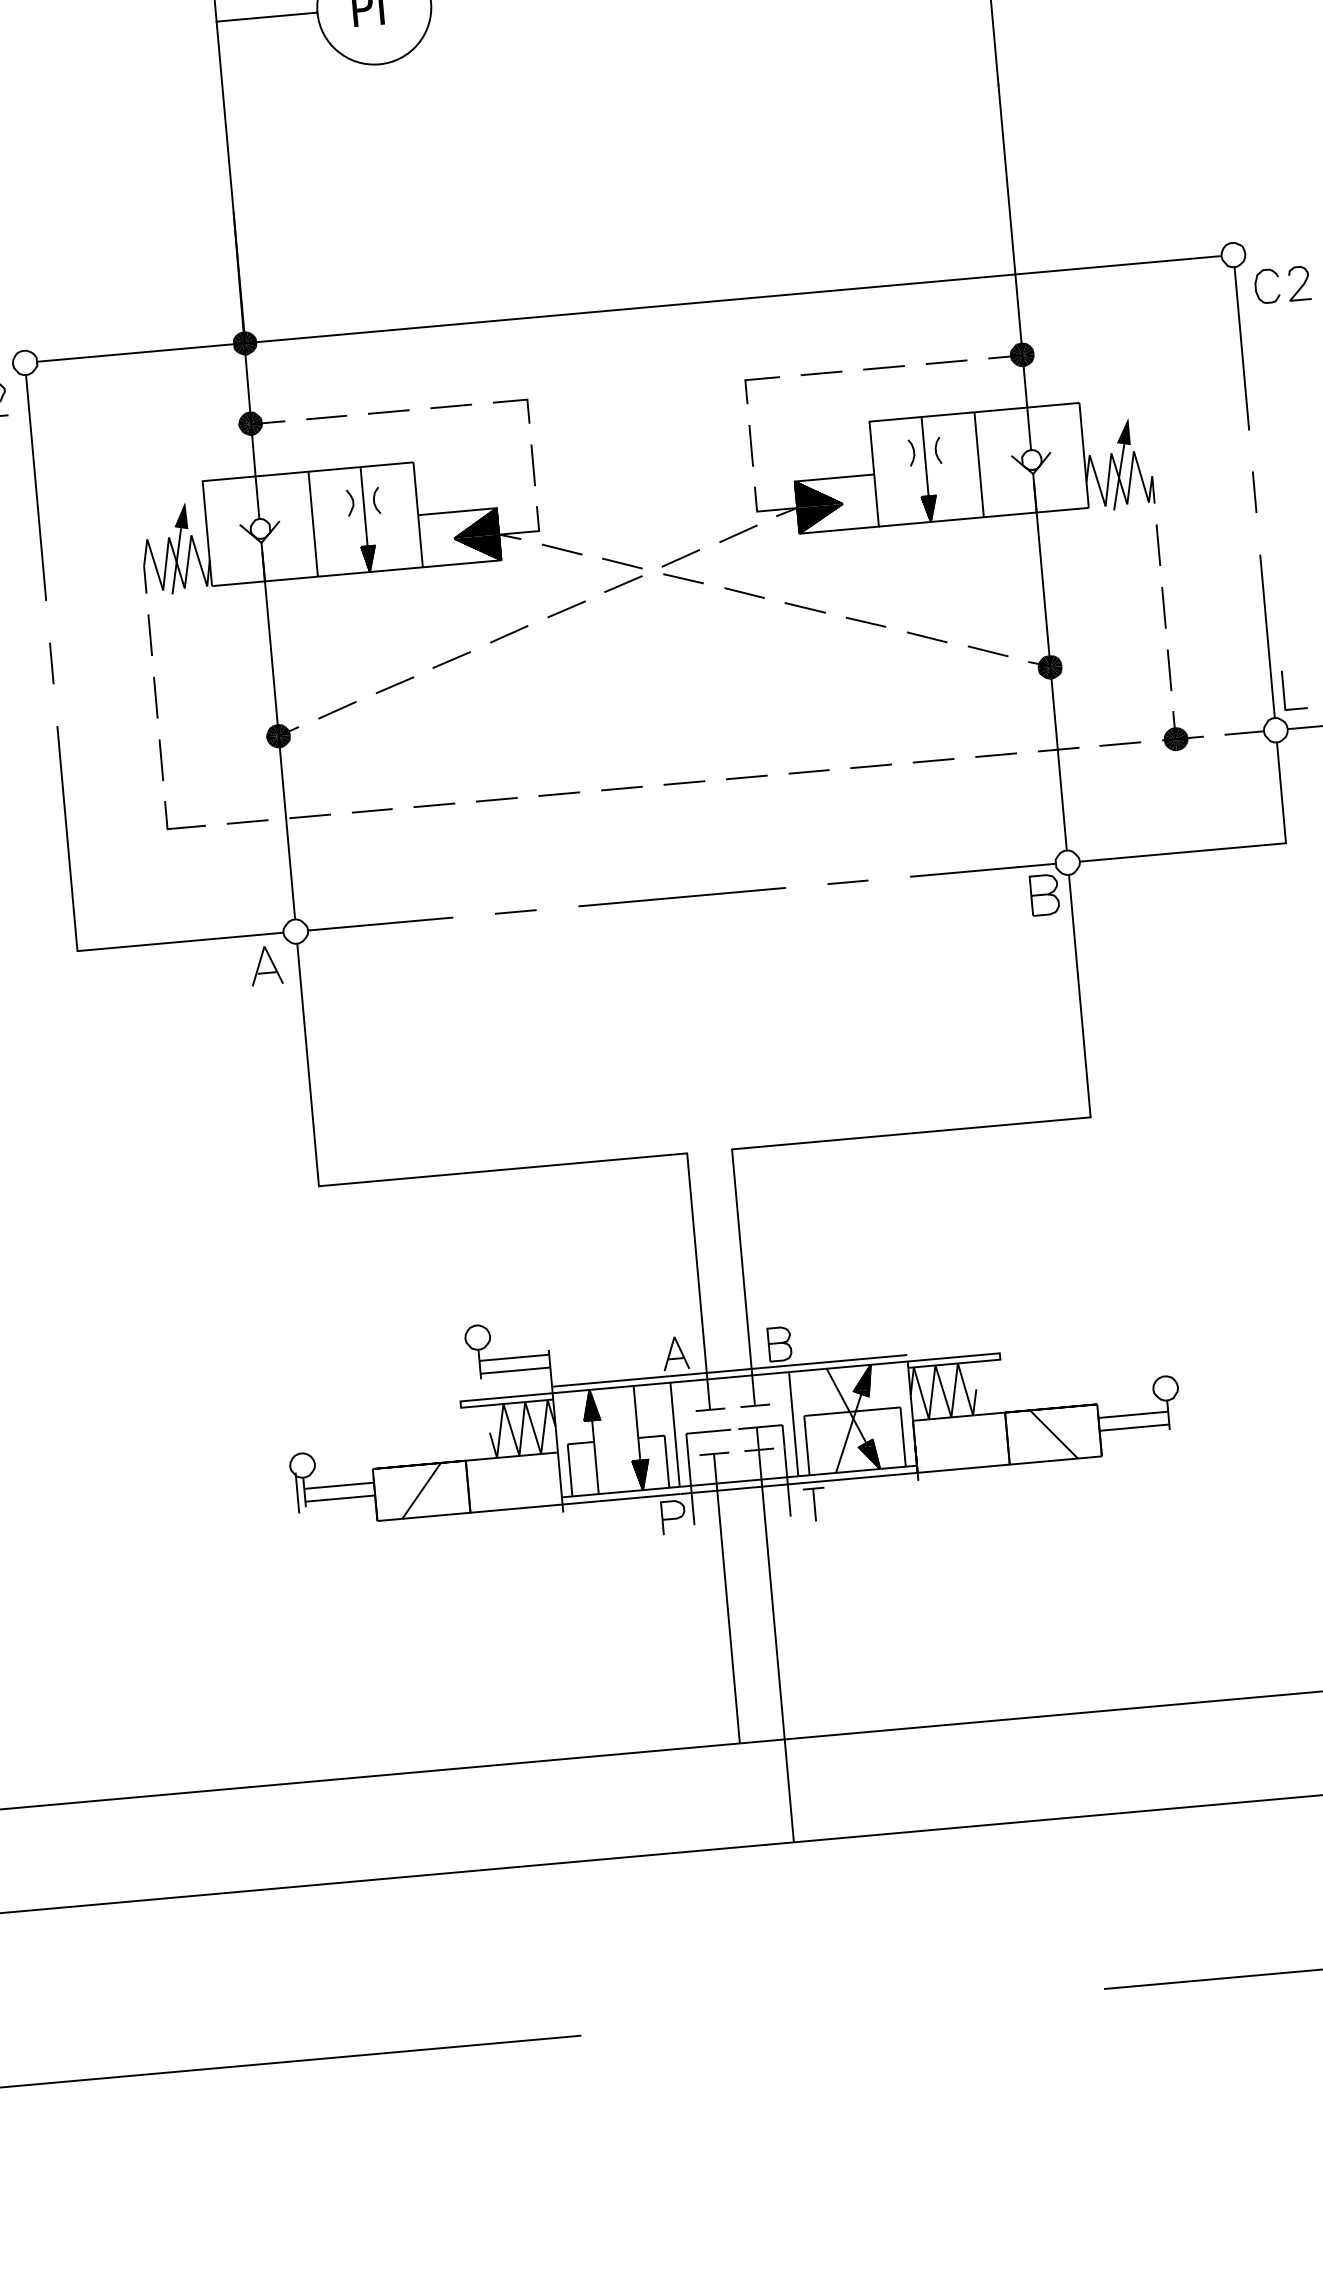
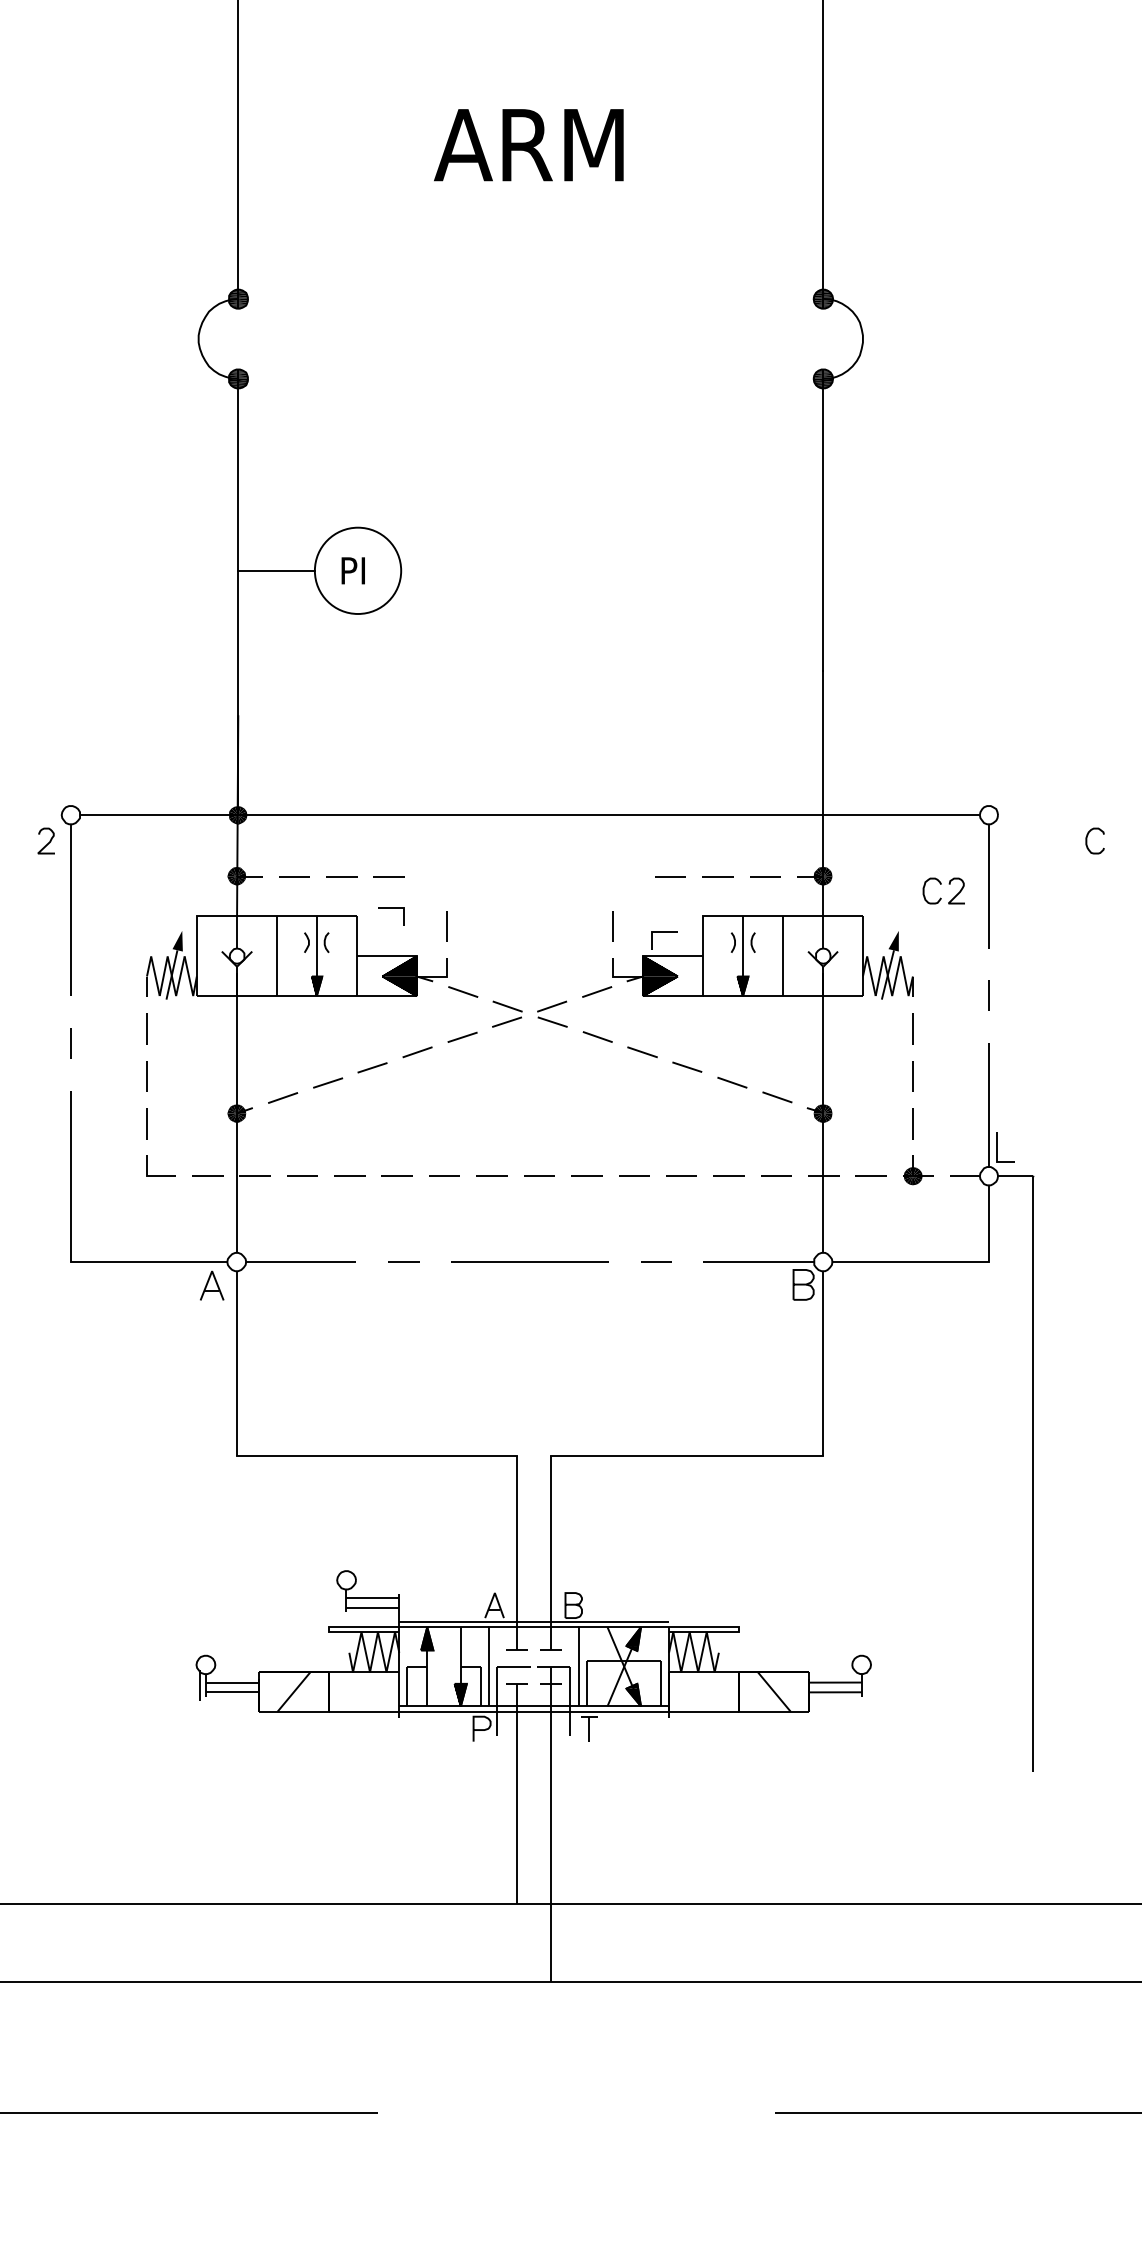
part: (1278, 276) -> (941, 884), moved
line: (762, 379) -> (664, 932), moved
line: (510, 402) -> (391, 908), moved

